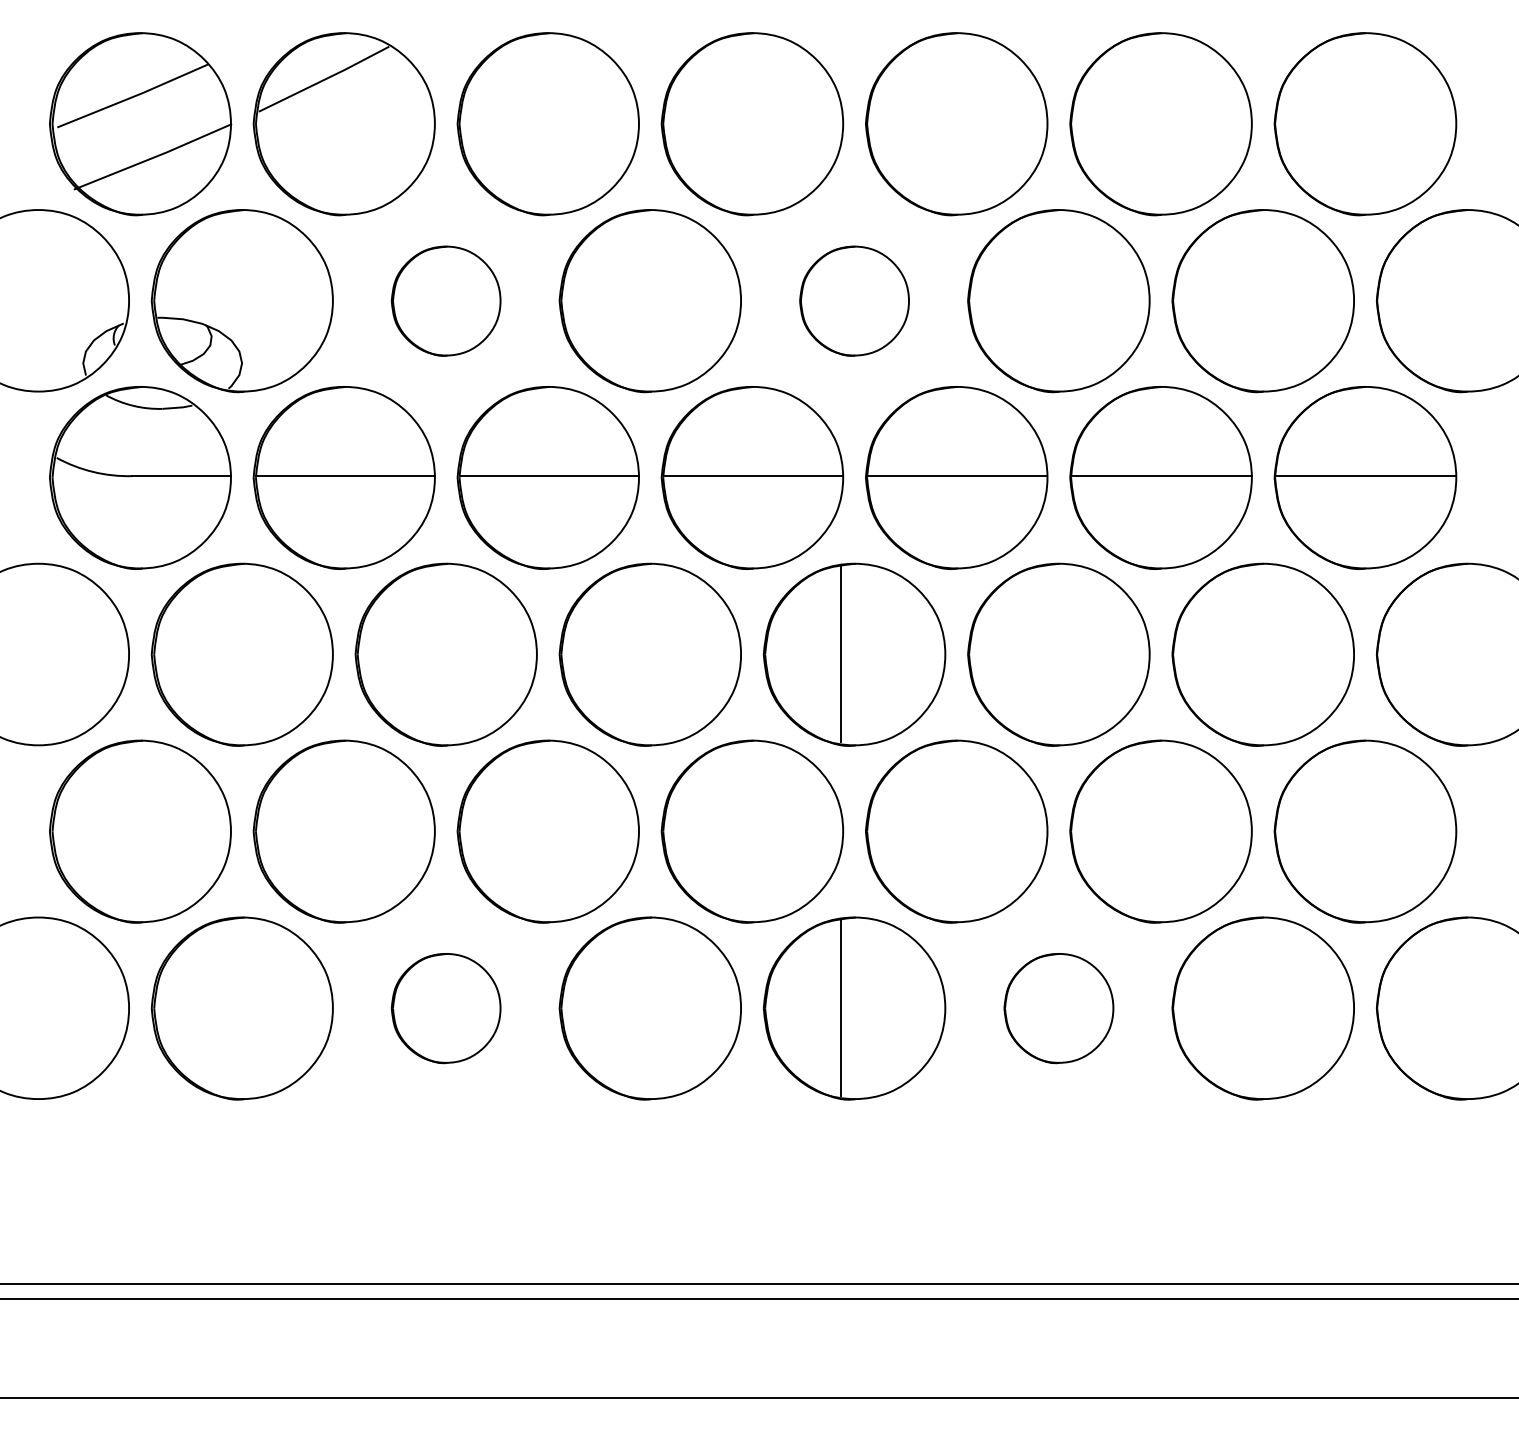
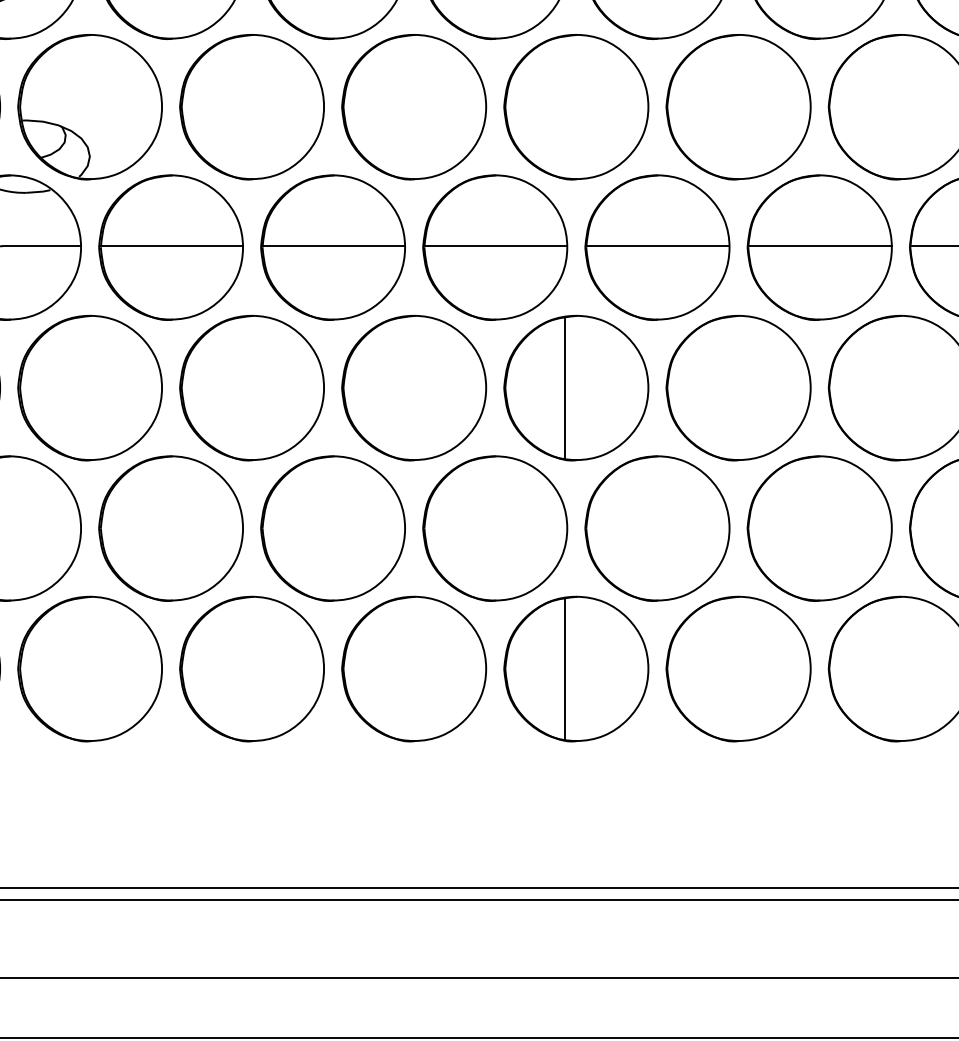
part: (445, 301) -> (251, 107), size x1.67
part: (854, 301) -> (576, 107), size x1.67
part: (445, 1008) -> (251, 669), size x1.67
part: (1058, 1008) -> (738, 669), size x1.67

